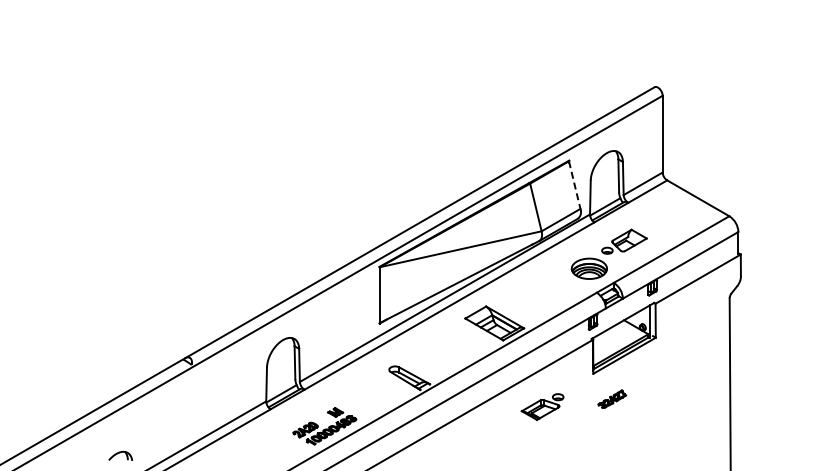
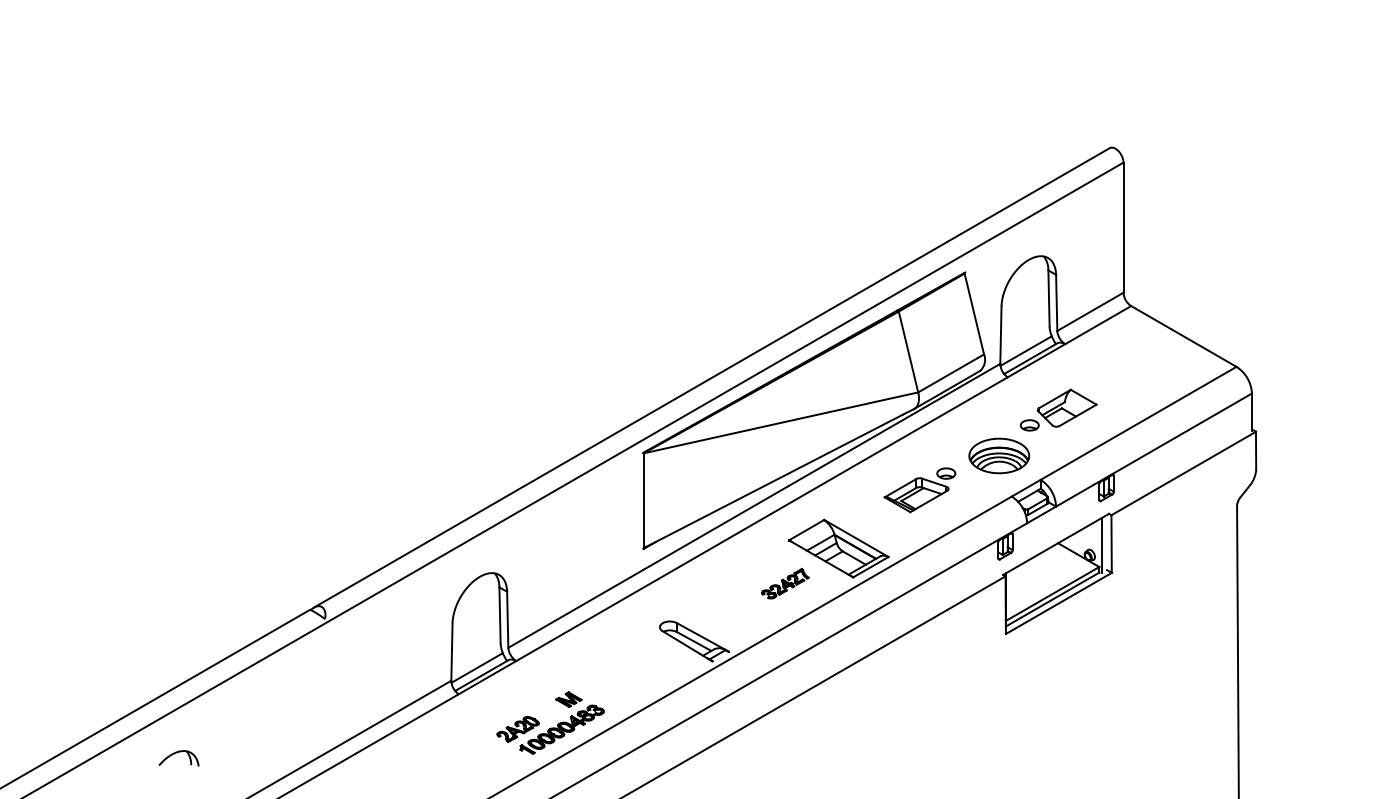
line: (574, 185) -> (973, 314), dashed -> solid
part: (612, 398) -> (785, 582), moved
part: (542, 406) -> (919, 489), moved
part: (120, 455) -> (178, 757), moved

